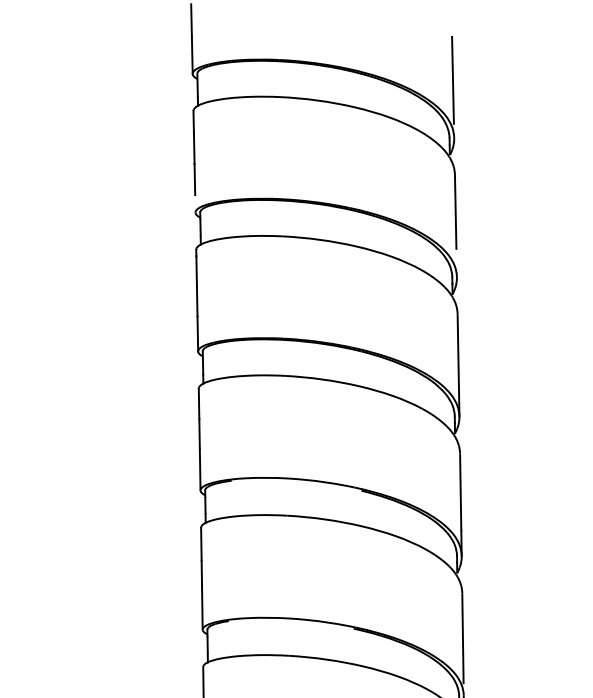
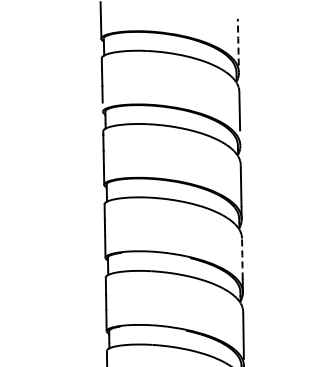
line: (453, 80) -> (238, 42), solid -> dashed
line: (460, 491) -> (242, 258), solid -> dashed

